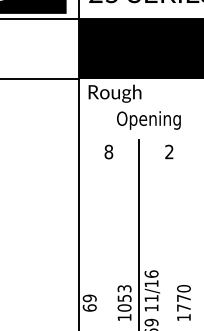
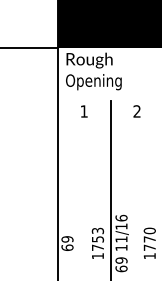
text: (148, 120) -> (93, 82), moved
text: (108, 151) -> (83, 111), 8 -> 1
text: (124, 307) -> (97, 247), 1053 -> 1753

